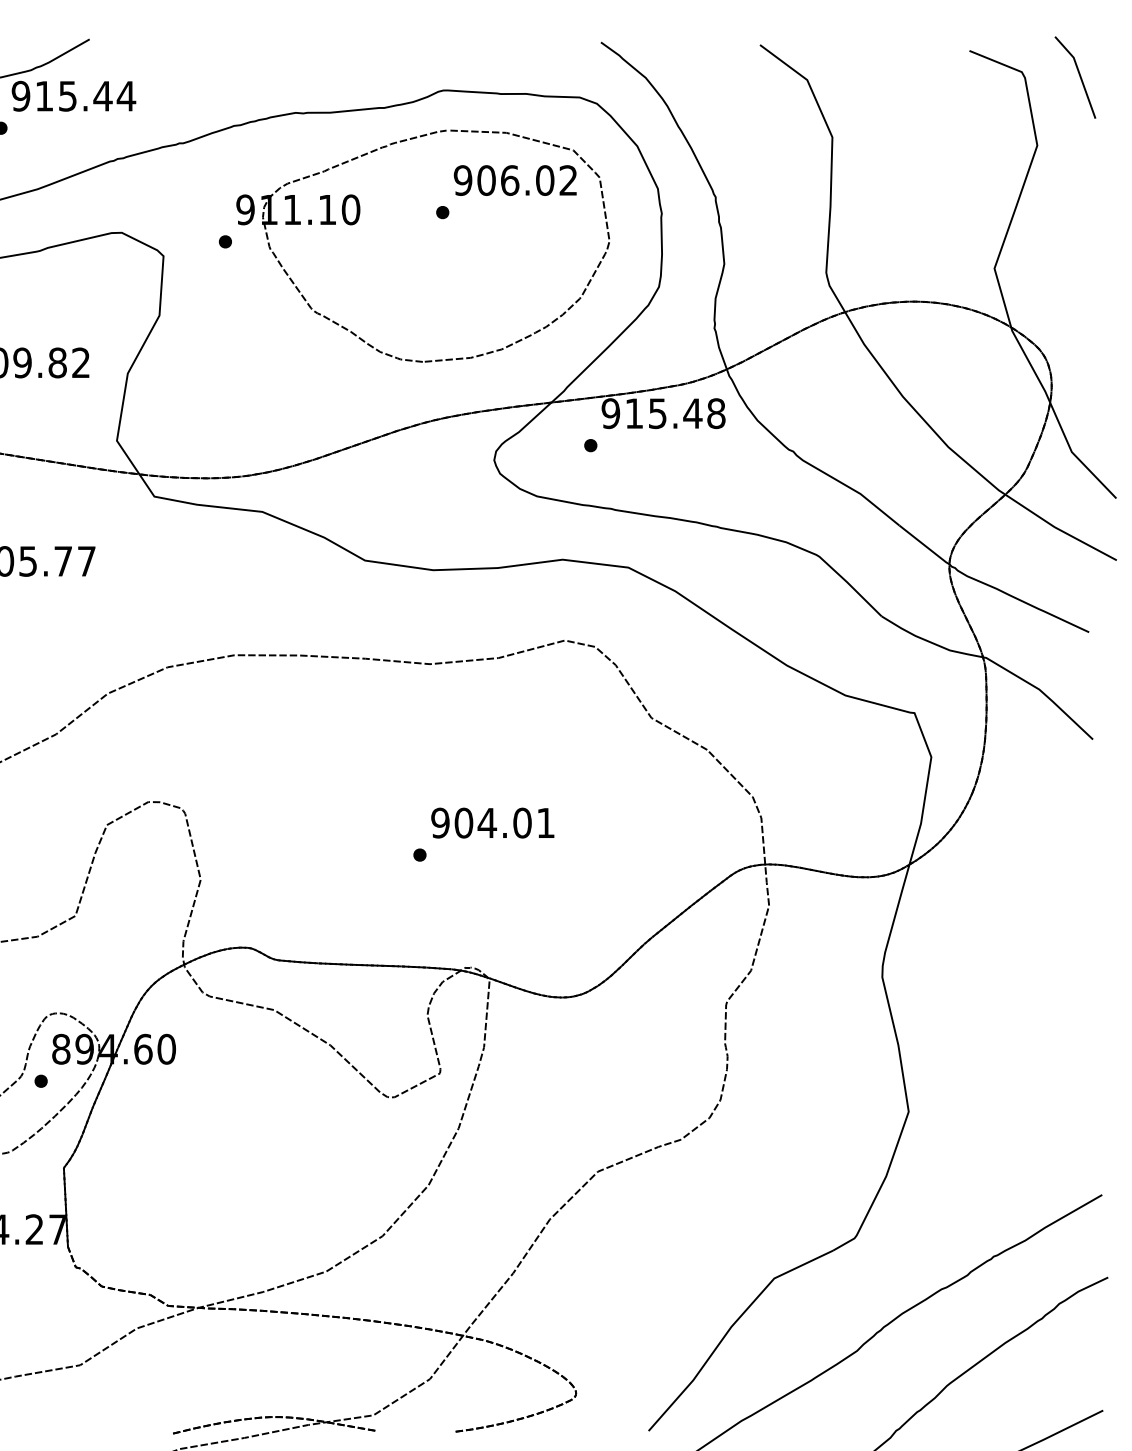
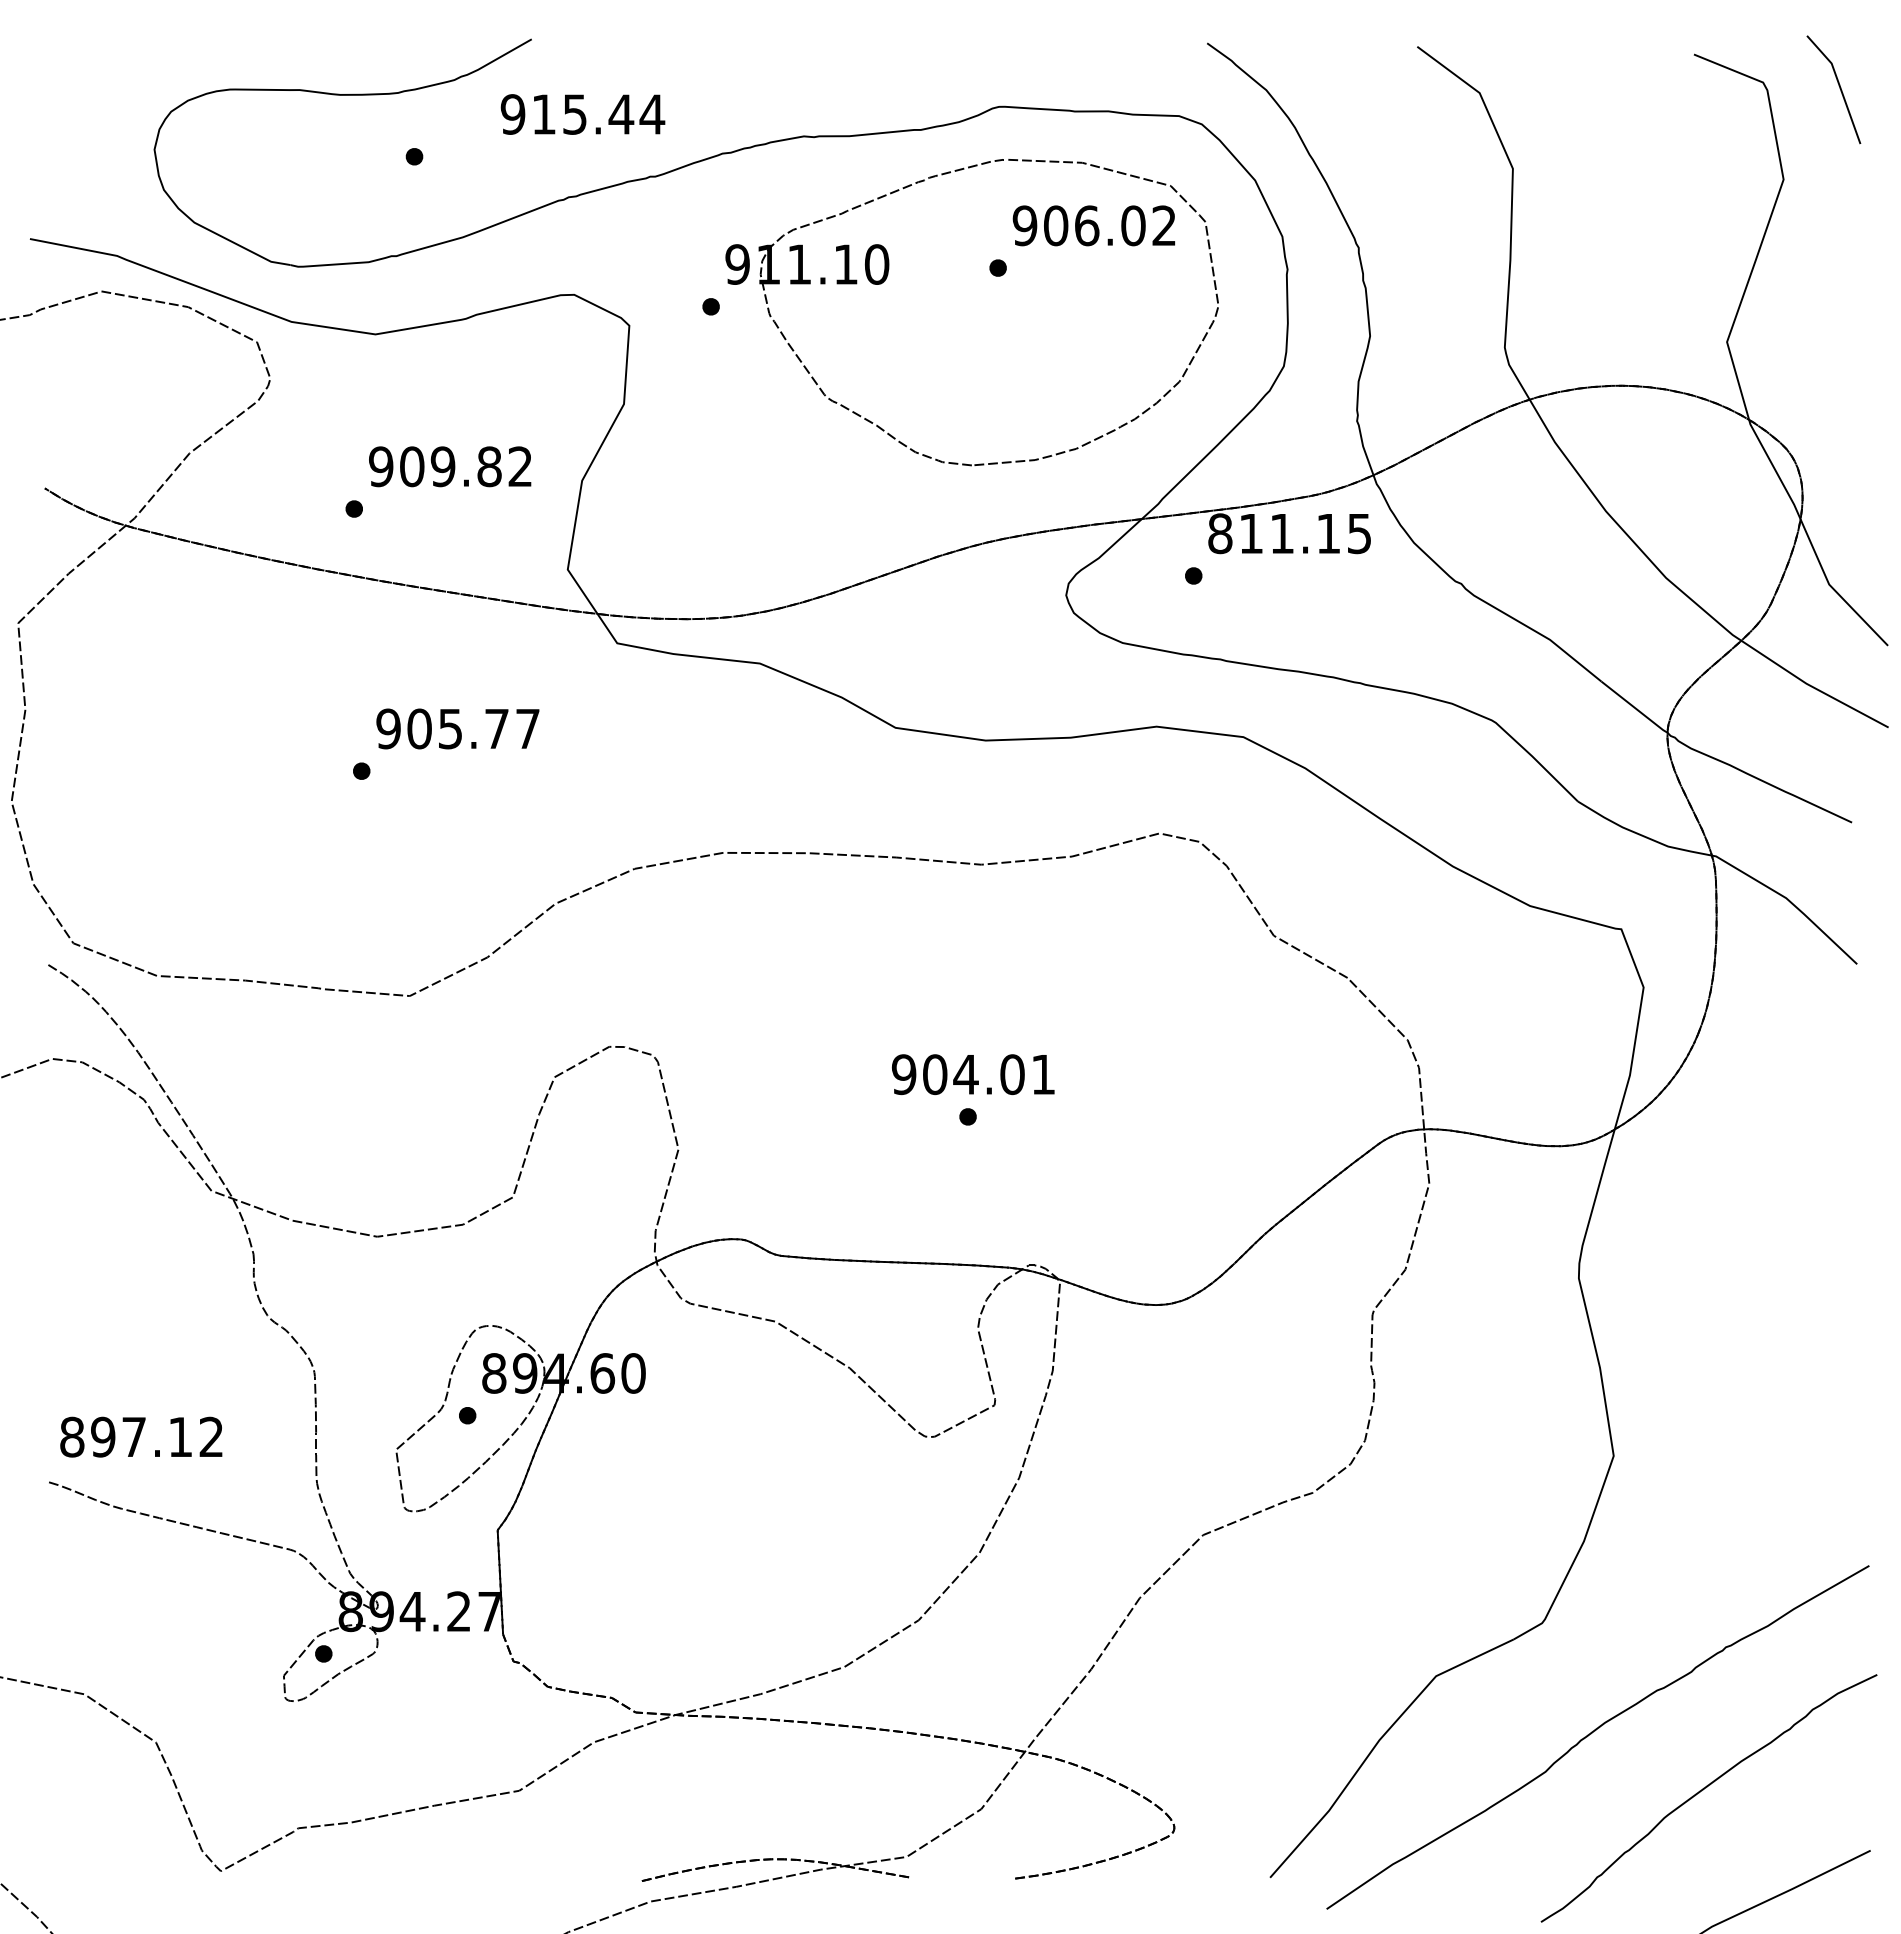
text: (73, 96) -> (582, 114), moved
text: (663, 413) -> (1289, 533), 915.48 -> 811.15
text: (492, 823) -> (973, 1074), moved

